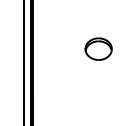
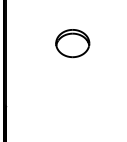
part: (98, 48) -> (72, 42), moved

